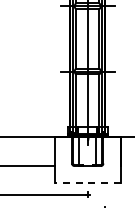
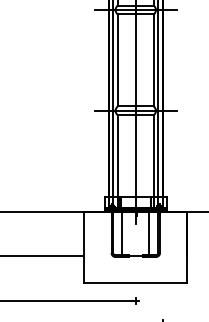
line: (87, 182) -> (135, 282), dashed -> solid

